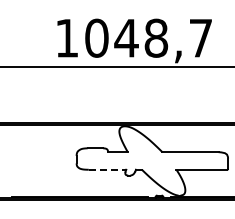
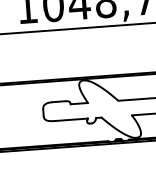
line: (107, 169) -> (71, 119), dashed -> solid

